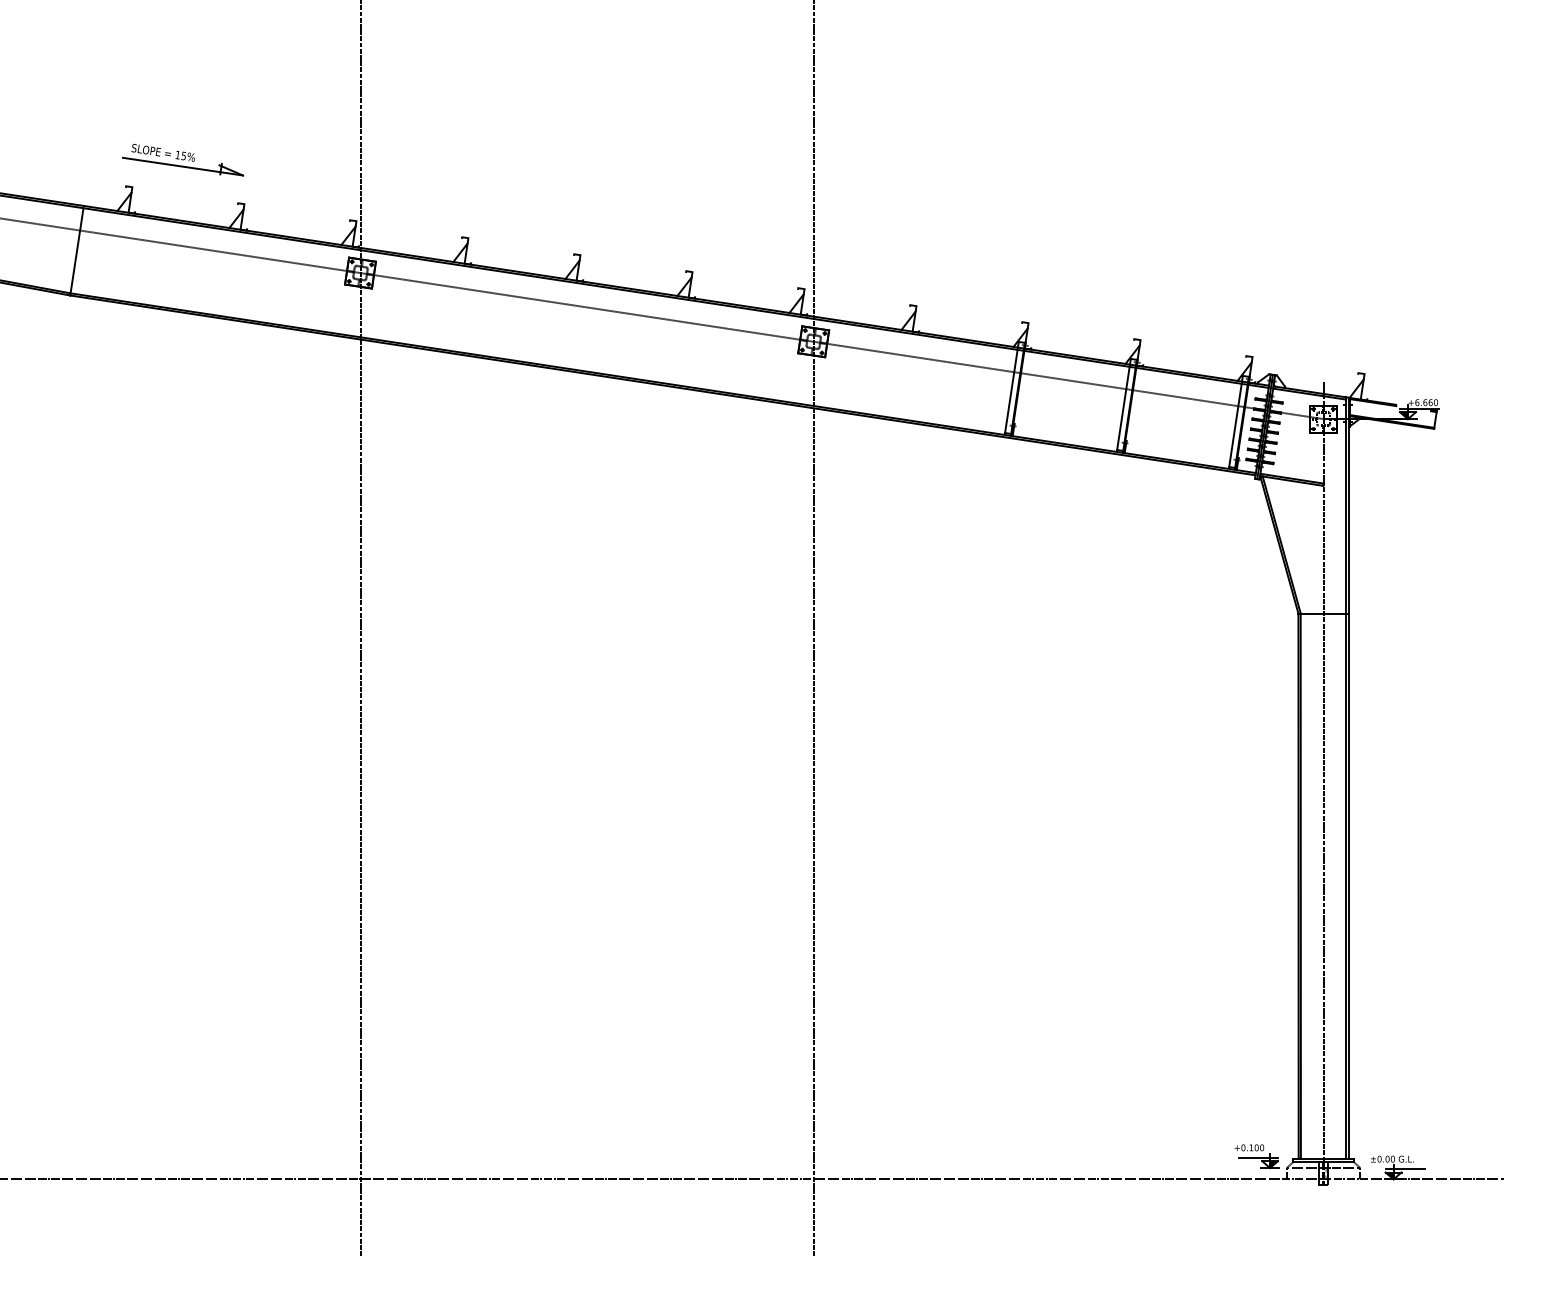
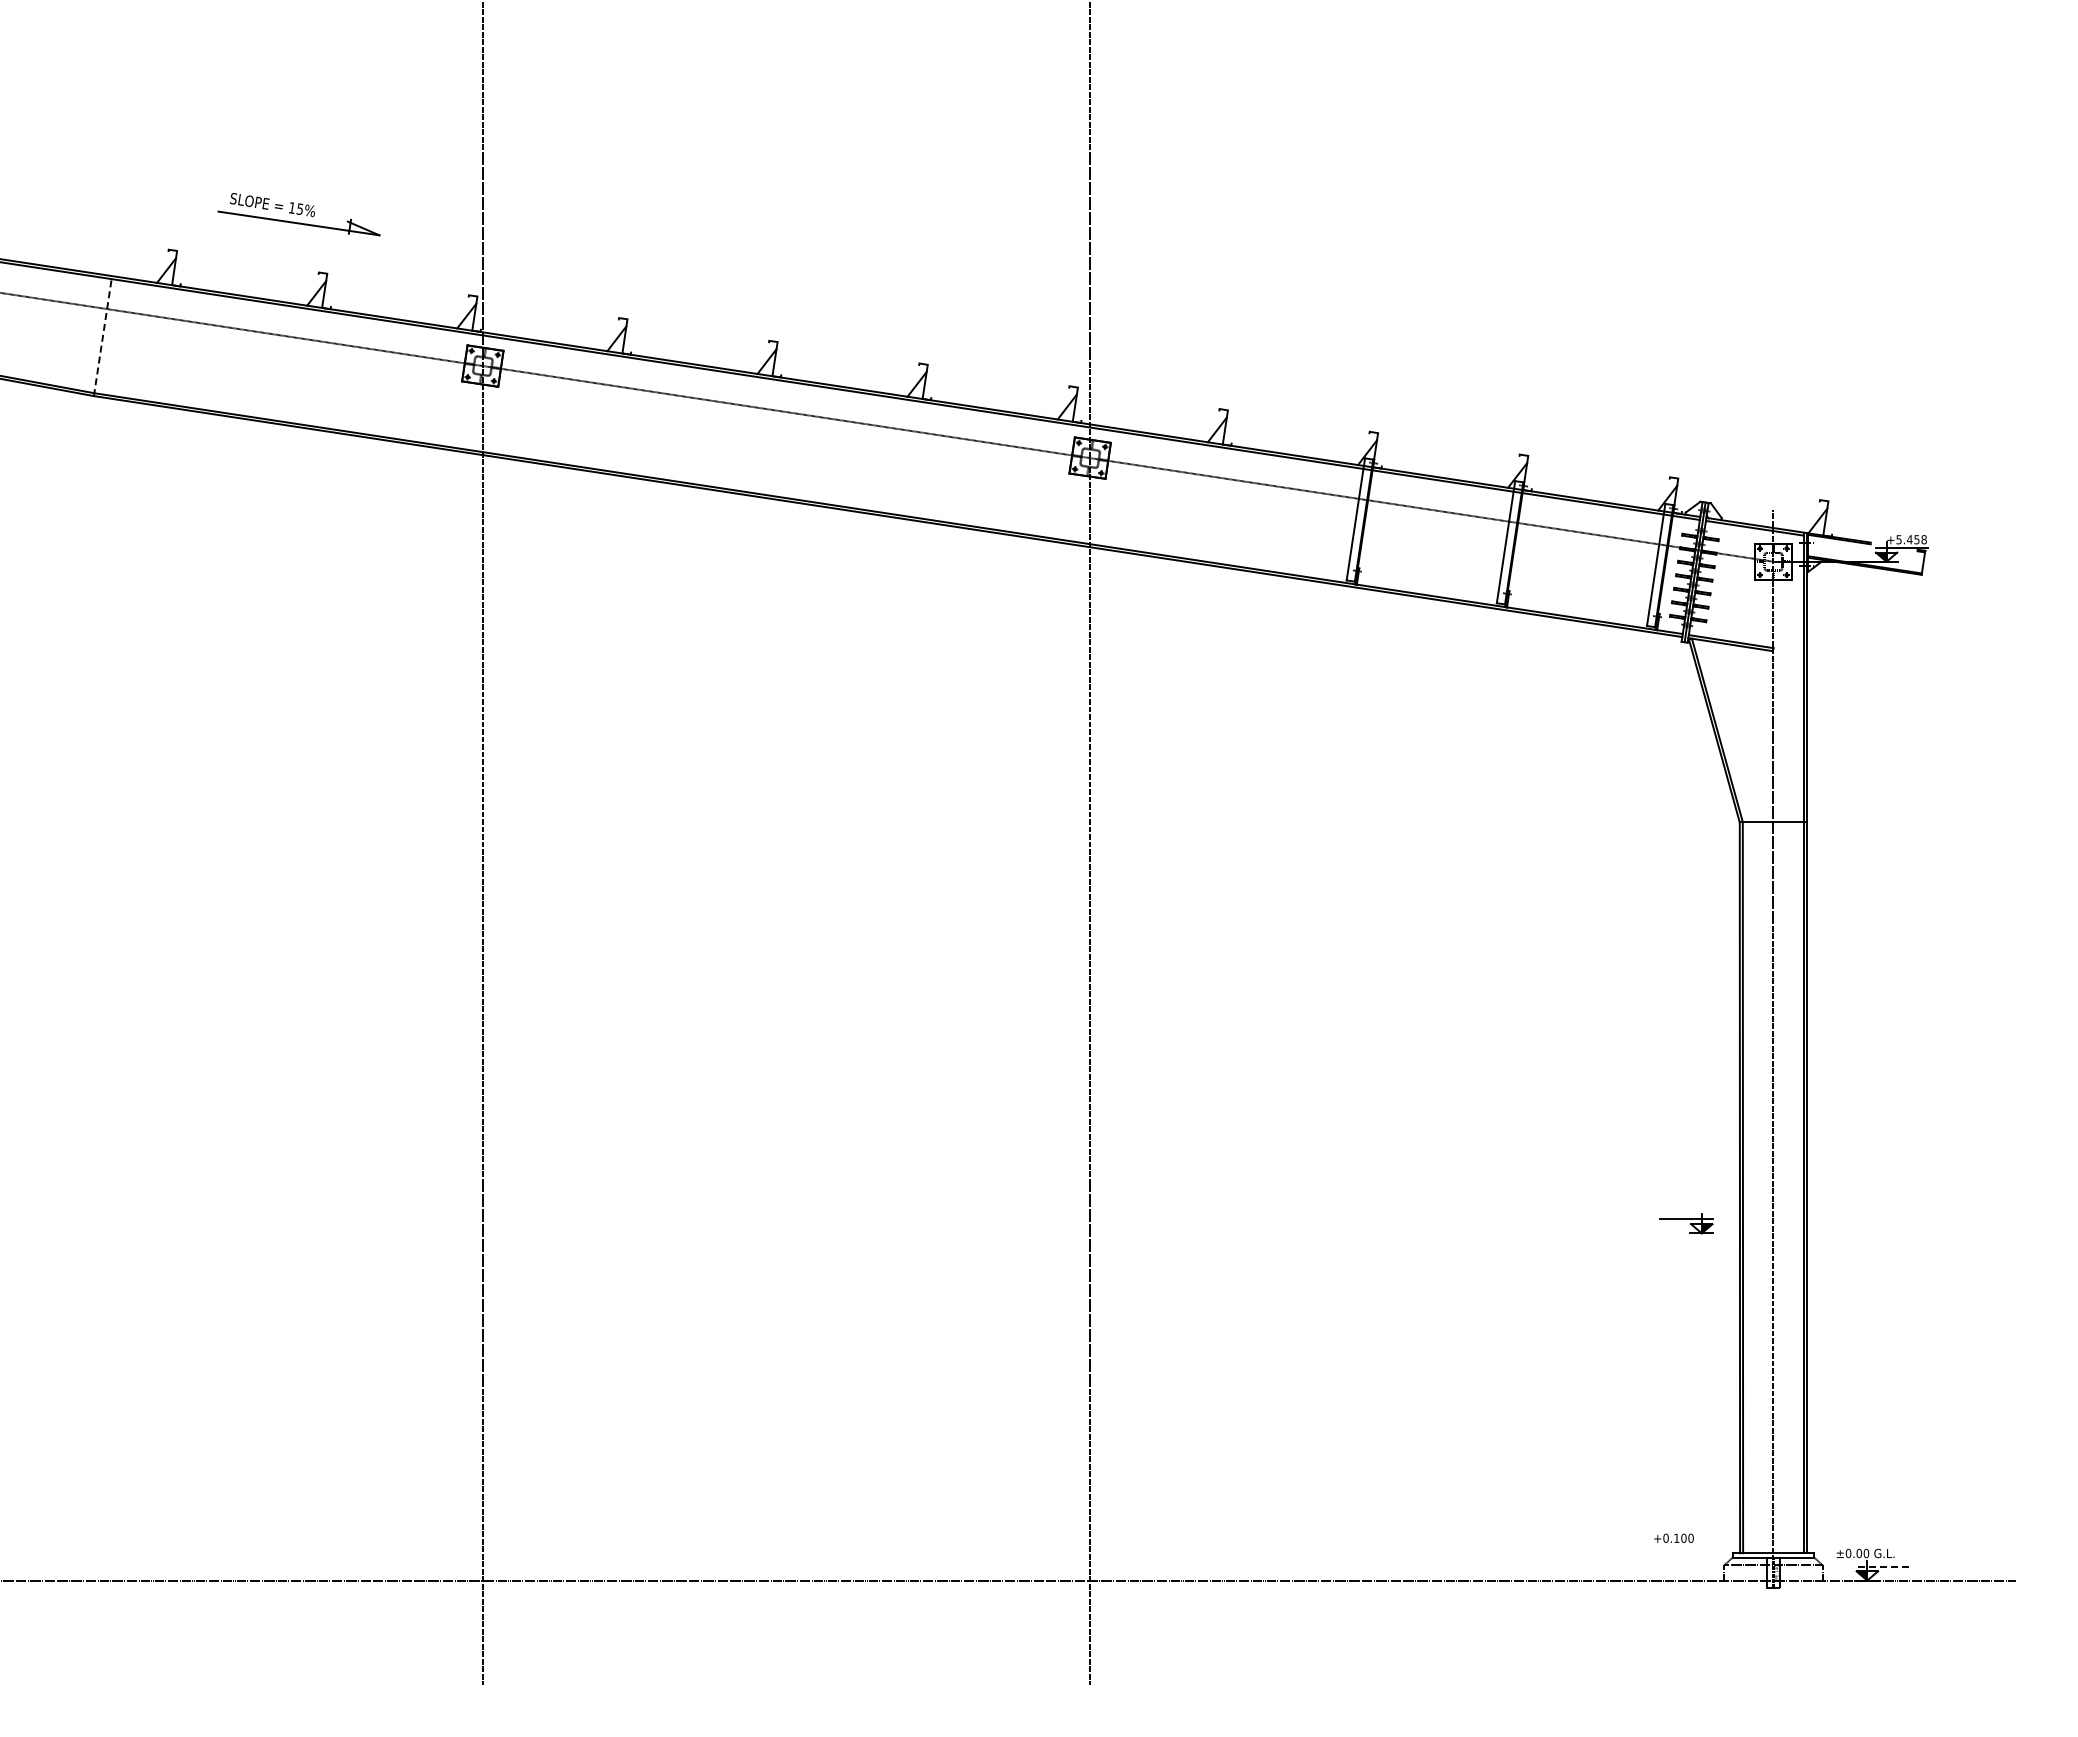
part: (182, 159) -> (298, 214), moved
line: (76, 251) -> (102, 337), solid -> dashed
text: (1426, 402) -> (1911, 539), +6.660 -> +5.458
part: (1258, 1160) -> (1686, 1223), moved
line: (1404, 1168) -> (1882, 1566), solid -> dashed

